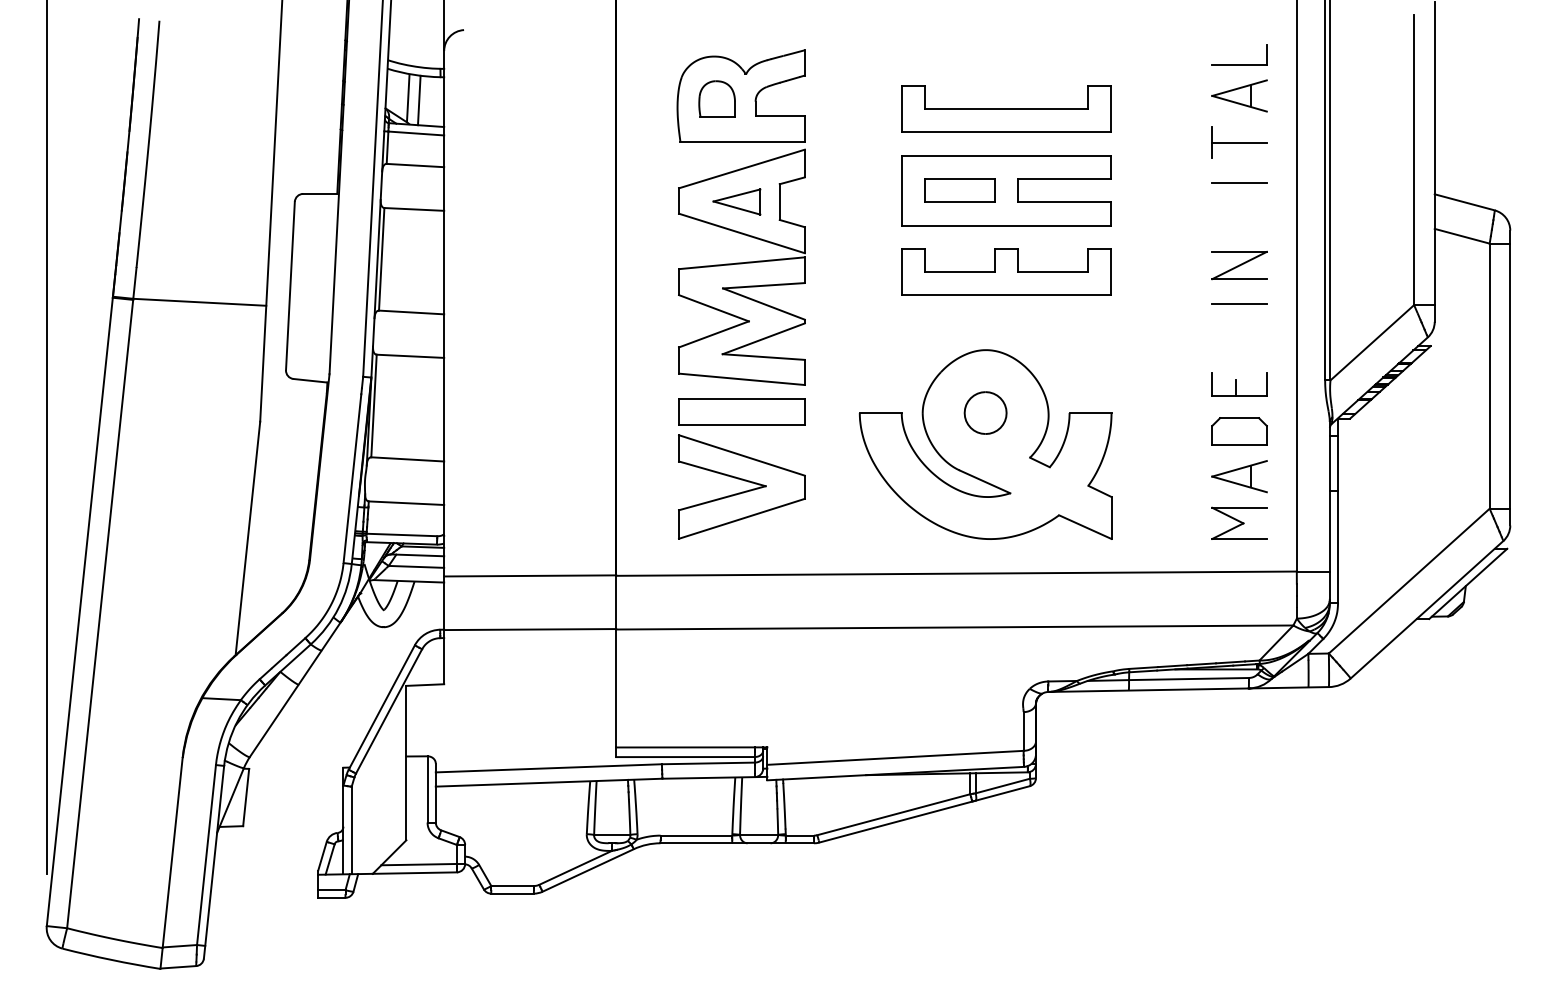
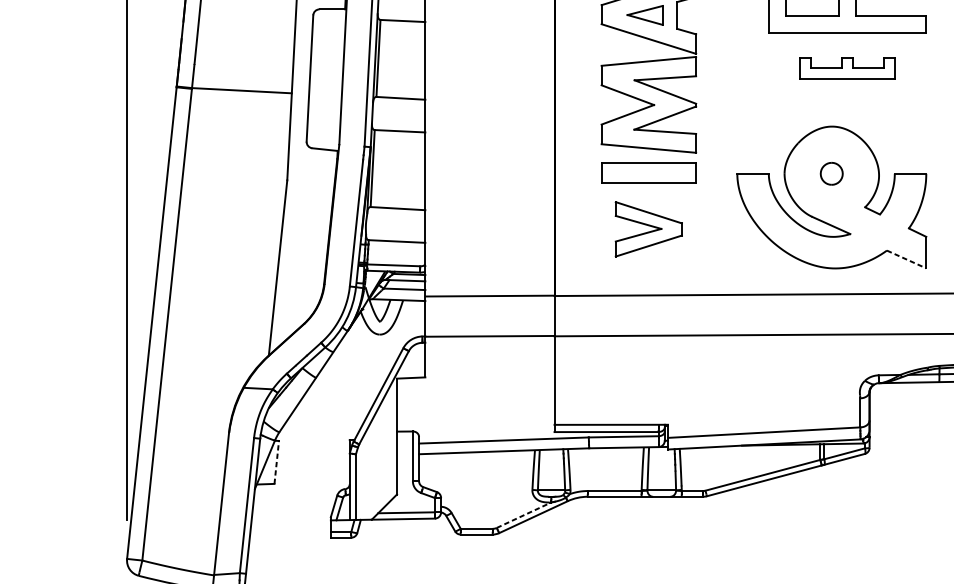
part: (1006, 271) -> (847, 67), size x0.6
part: (985, 412) -> (831, 173), size x0.7
part: (741, 486) -> (648, 228), size x0.7
line: (1085, 527) -> (906, 259), solid -> dashed
line: (246, 797) -> (276, 462), solid -> dashed
line: (576, 867) -> (524, 514), solid -> dashed

